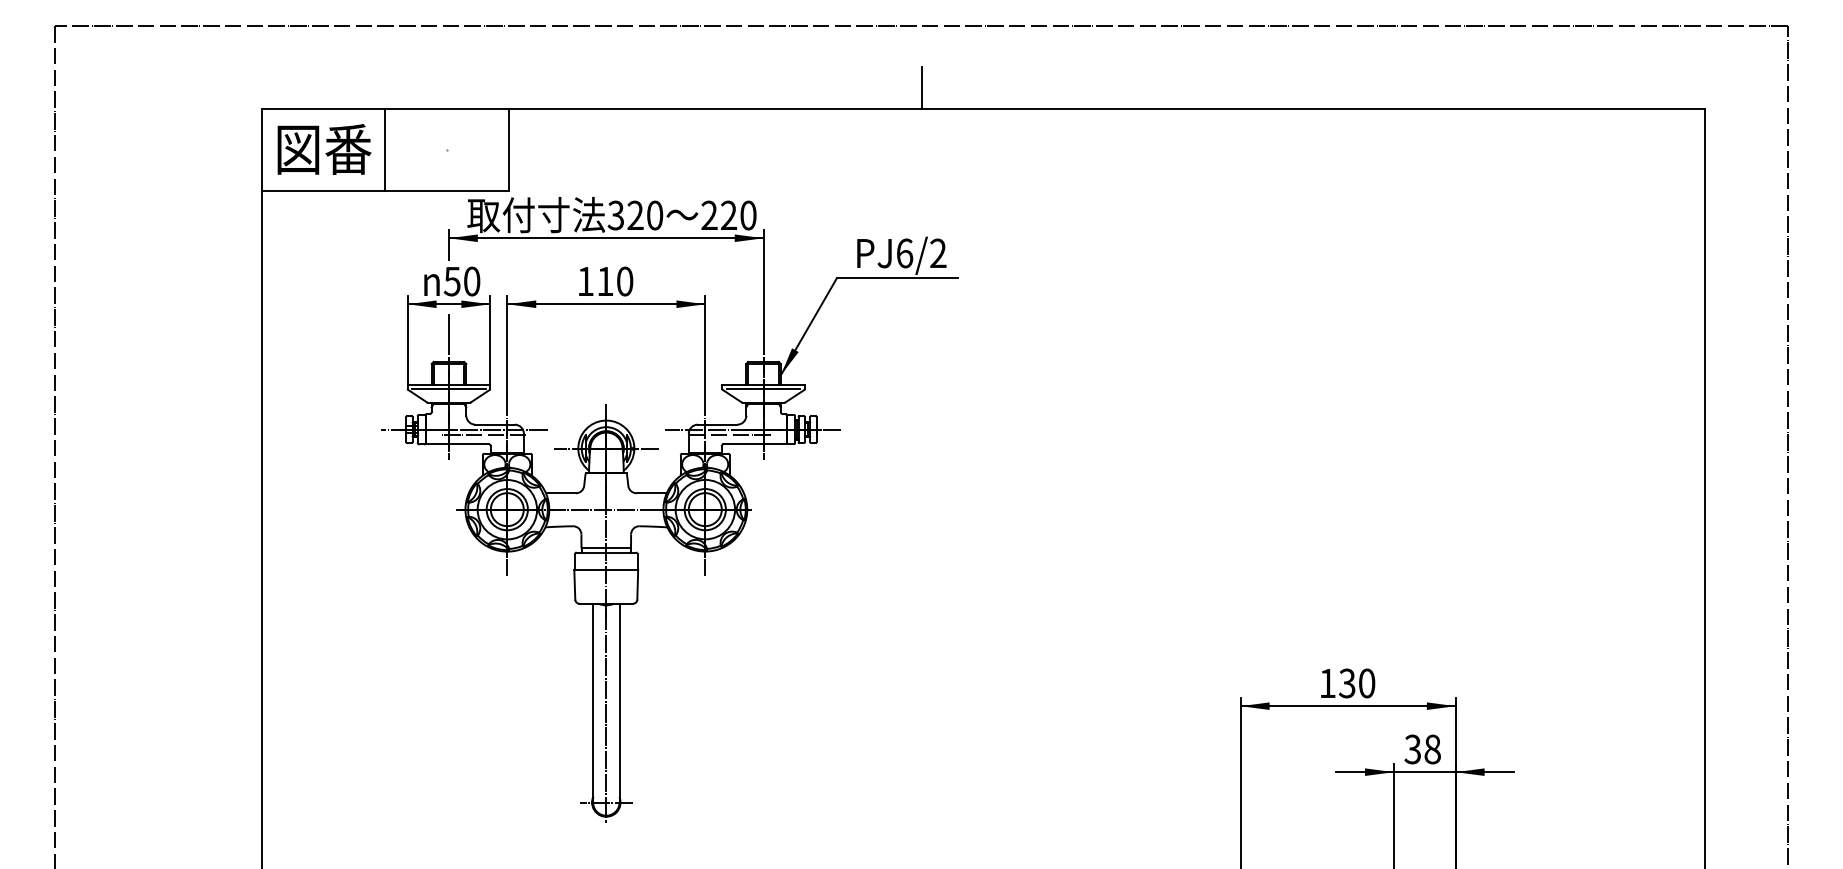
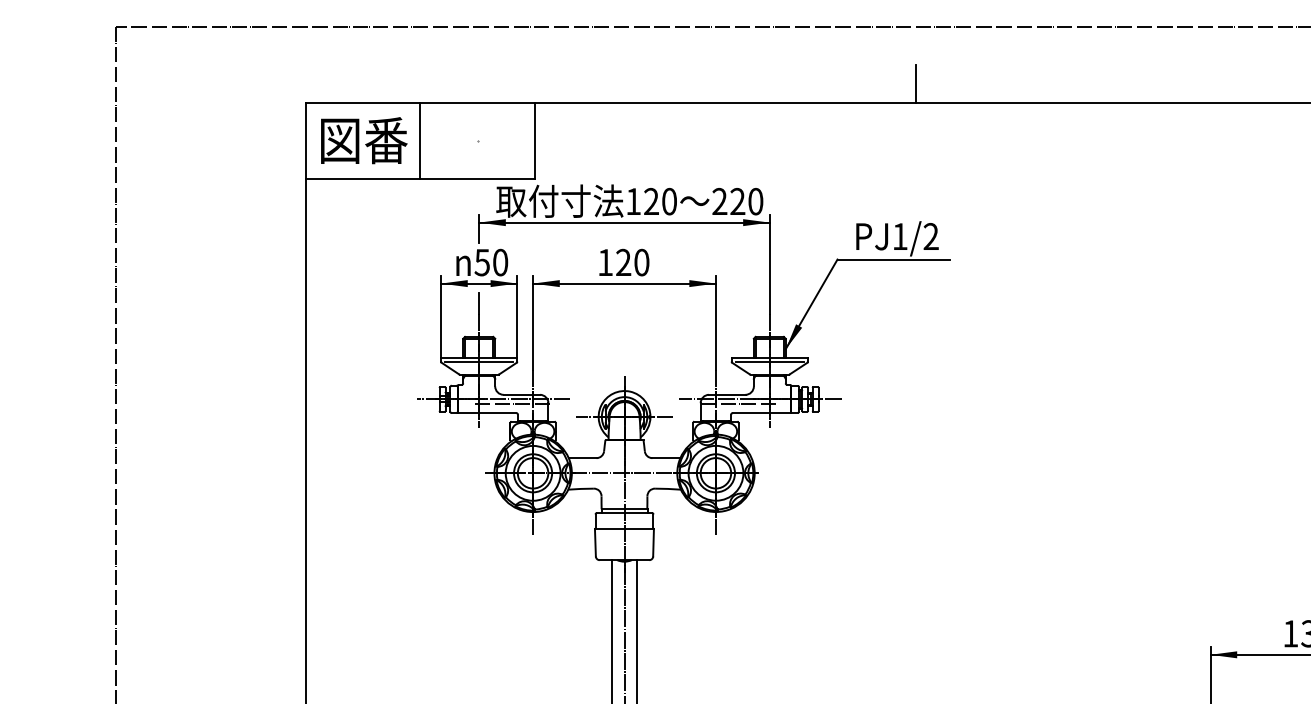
text: (615, 215) -> (633, 201), 320 -> 120
text: (905, 253) -> (900, 236), PJ6/2 -> PJ1/2
text: (605, 280) -> (623, 261), 110 -> 120

